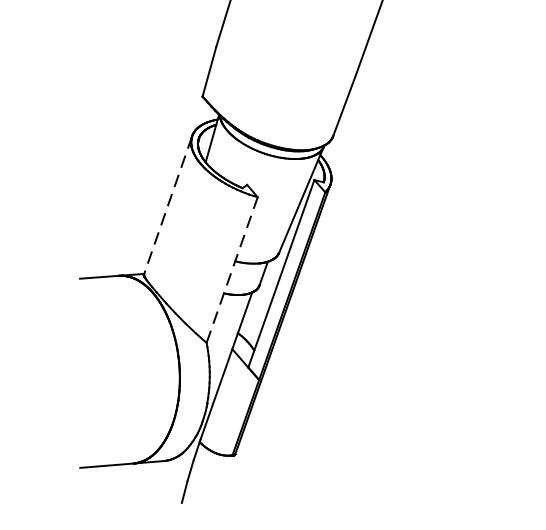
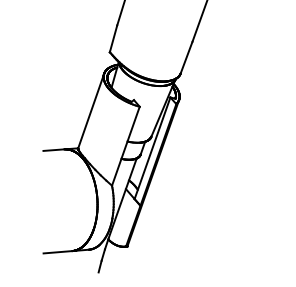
line: (168, 205) -> (91, 111), dashed -> solid
line: (231, 270) -> (125, 146), dashed -> solid

